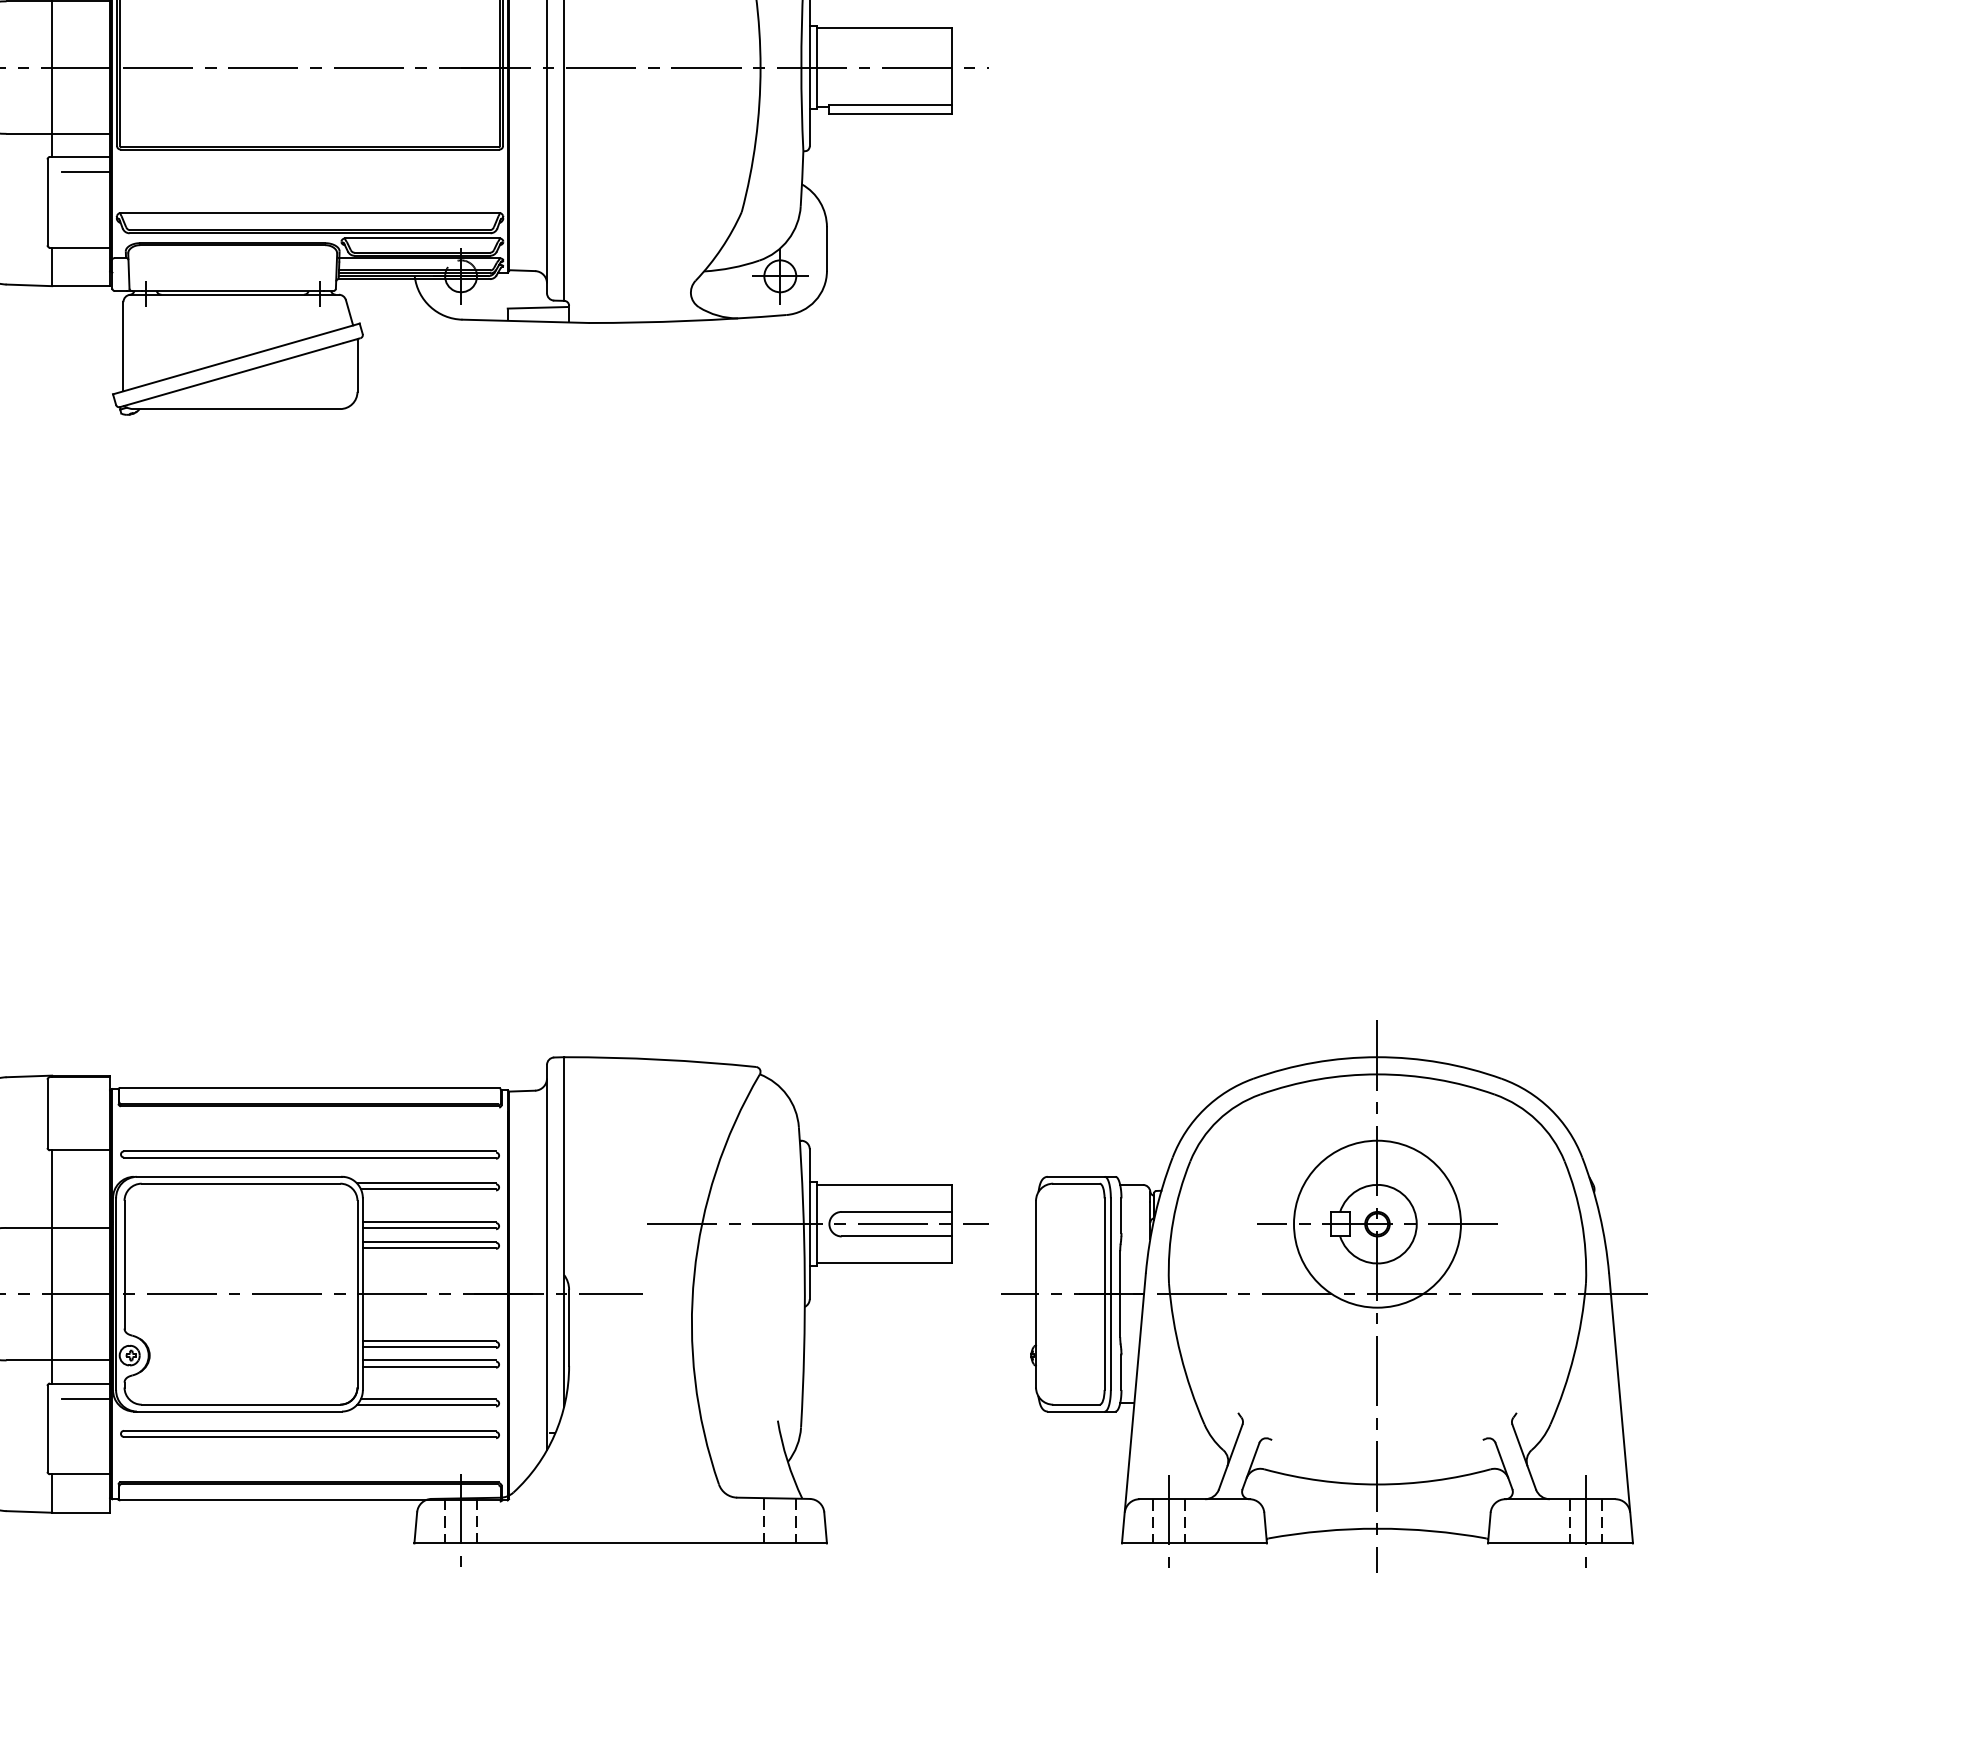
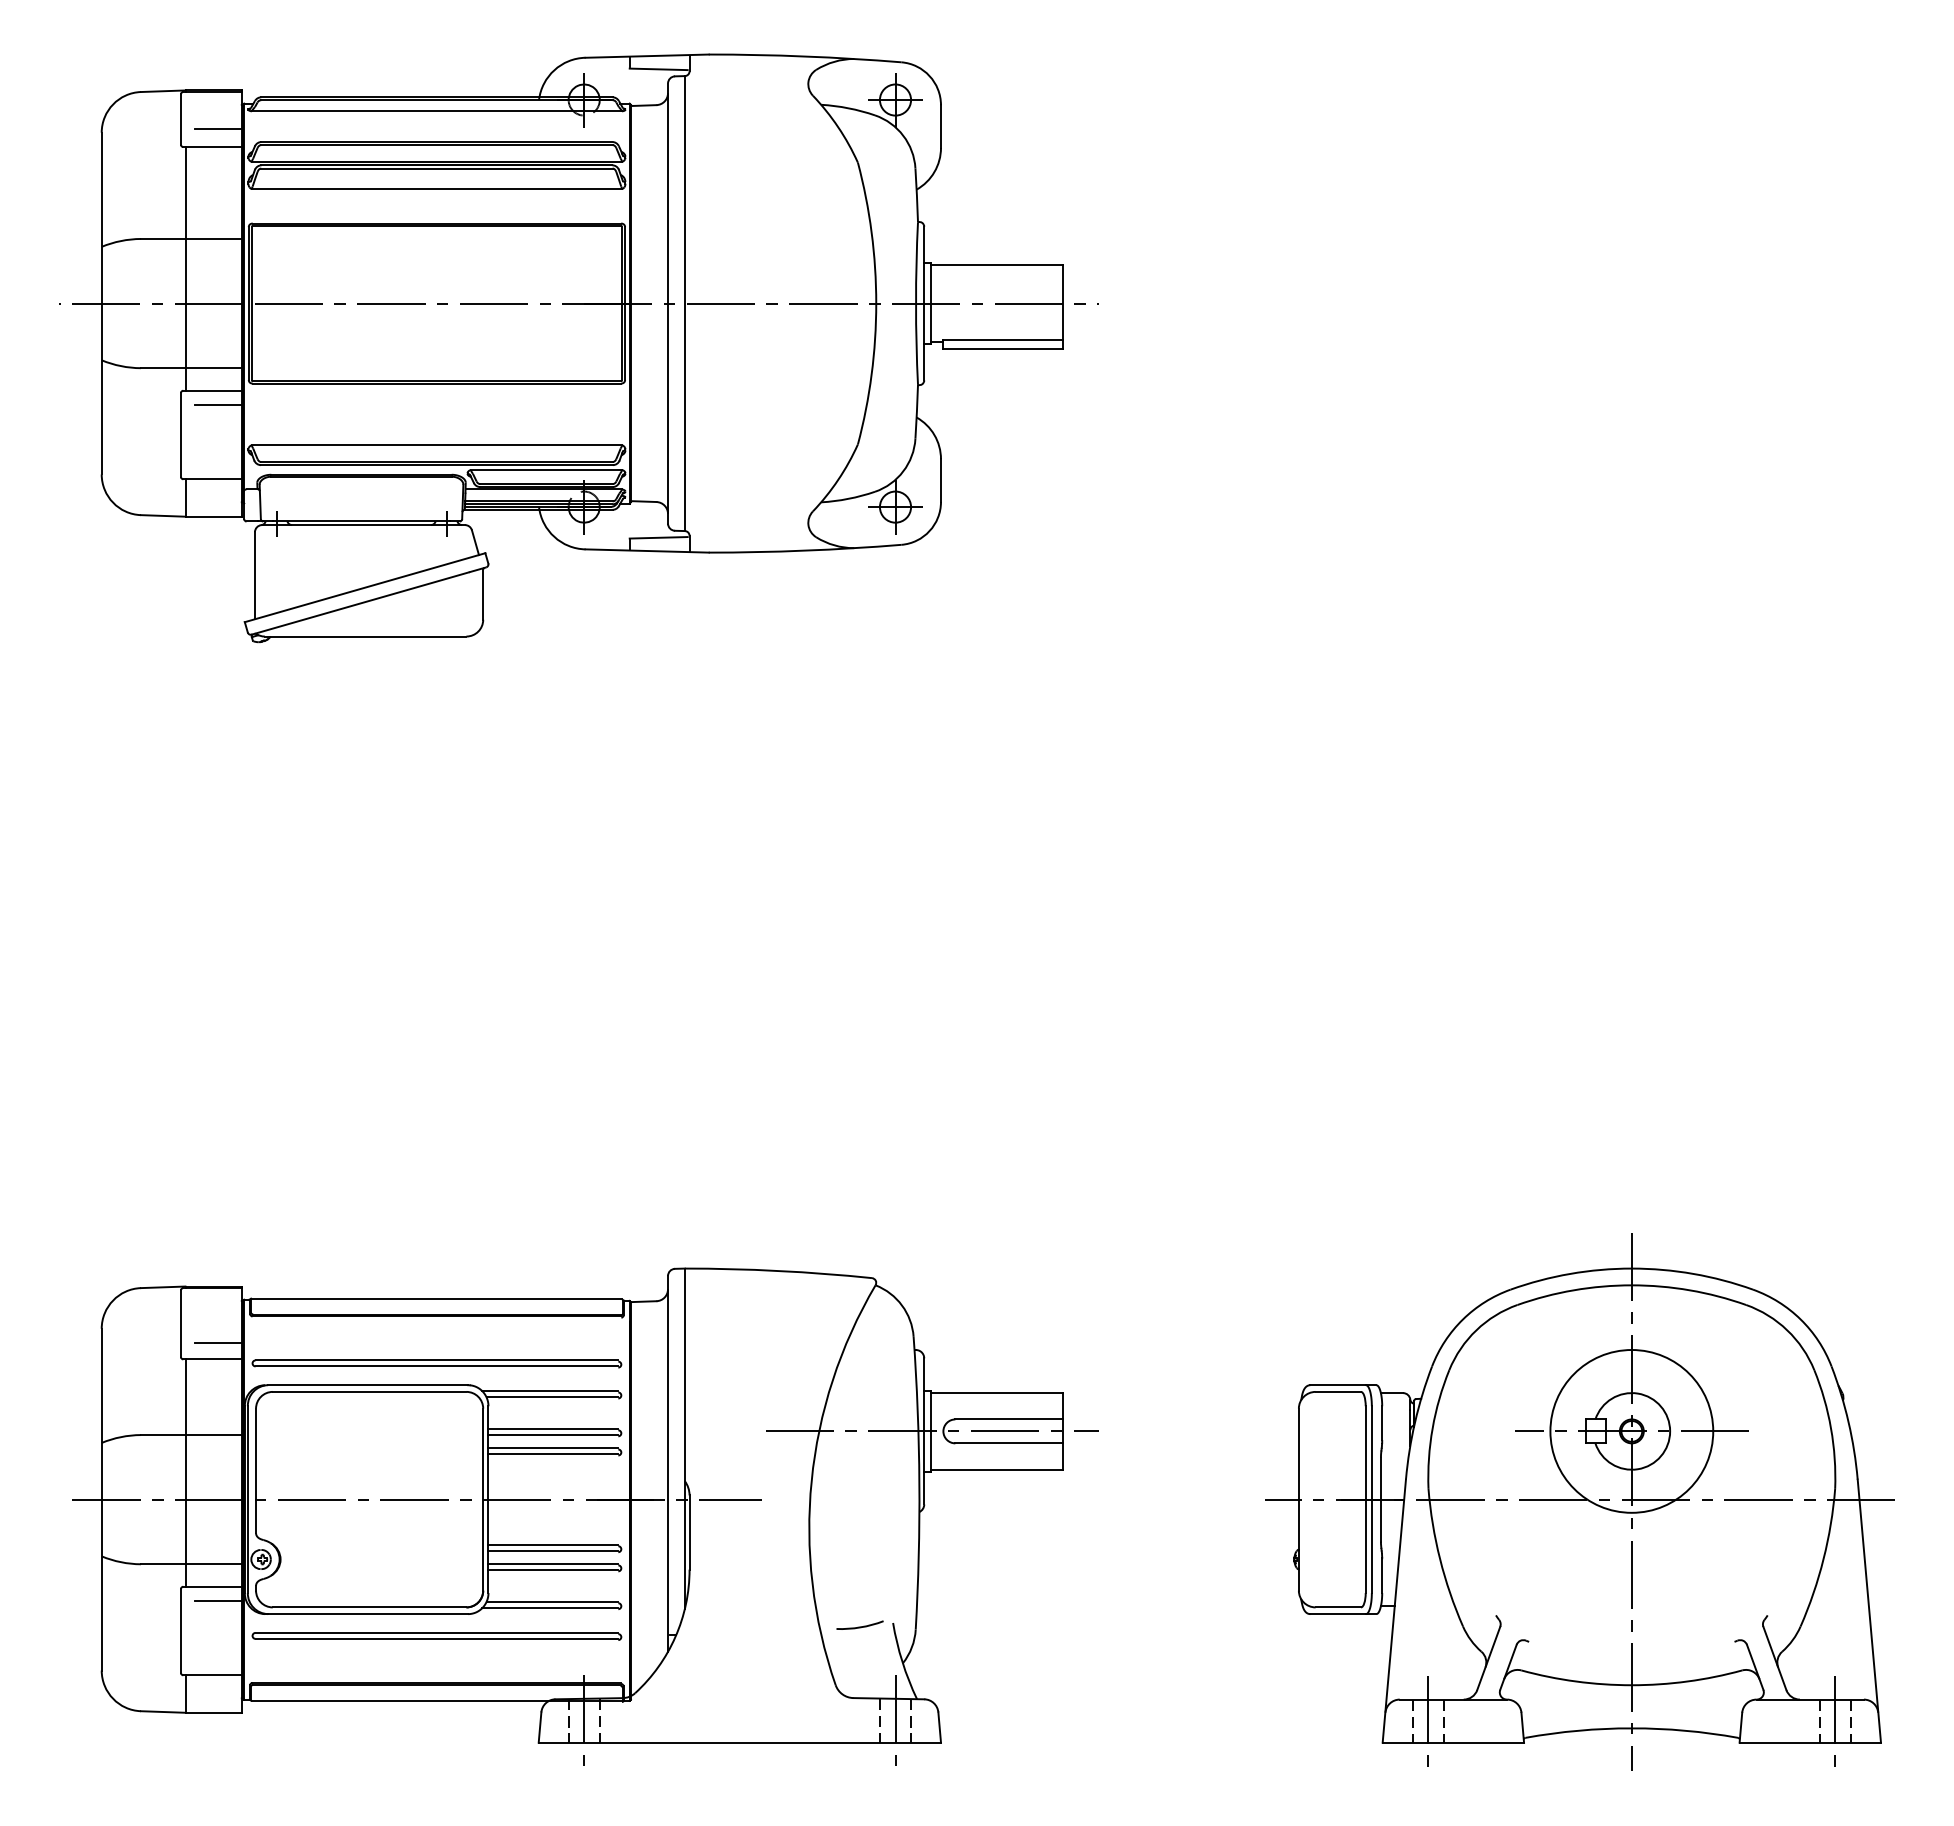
line: (86, 1134) -> (218, 1343), added
part: (1323, 1296) -> (1579, 1501), moved
arc: (743, 1424) -> (859, 1626), added
line: (780, 1520) -> (895, 1720), added

